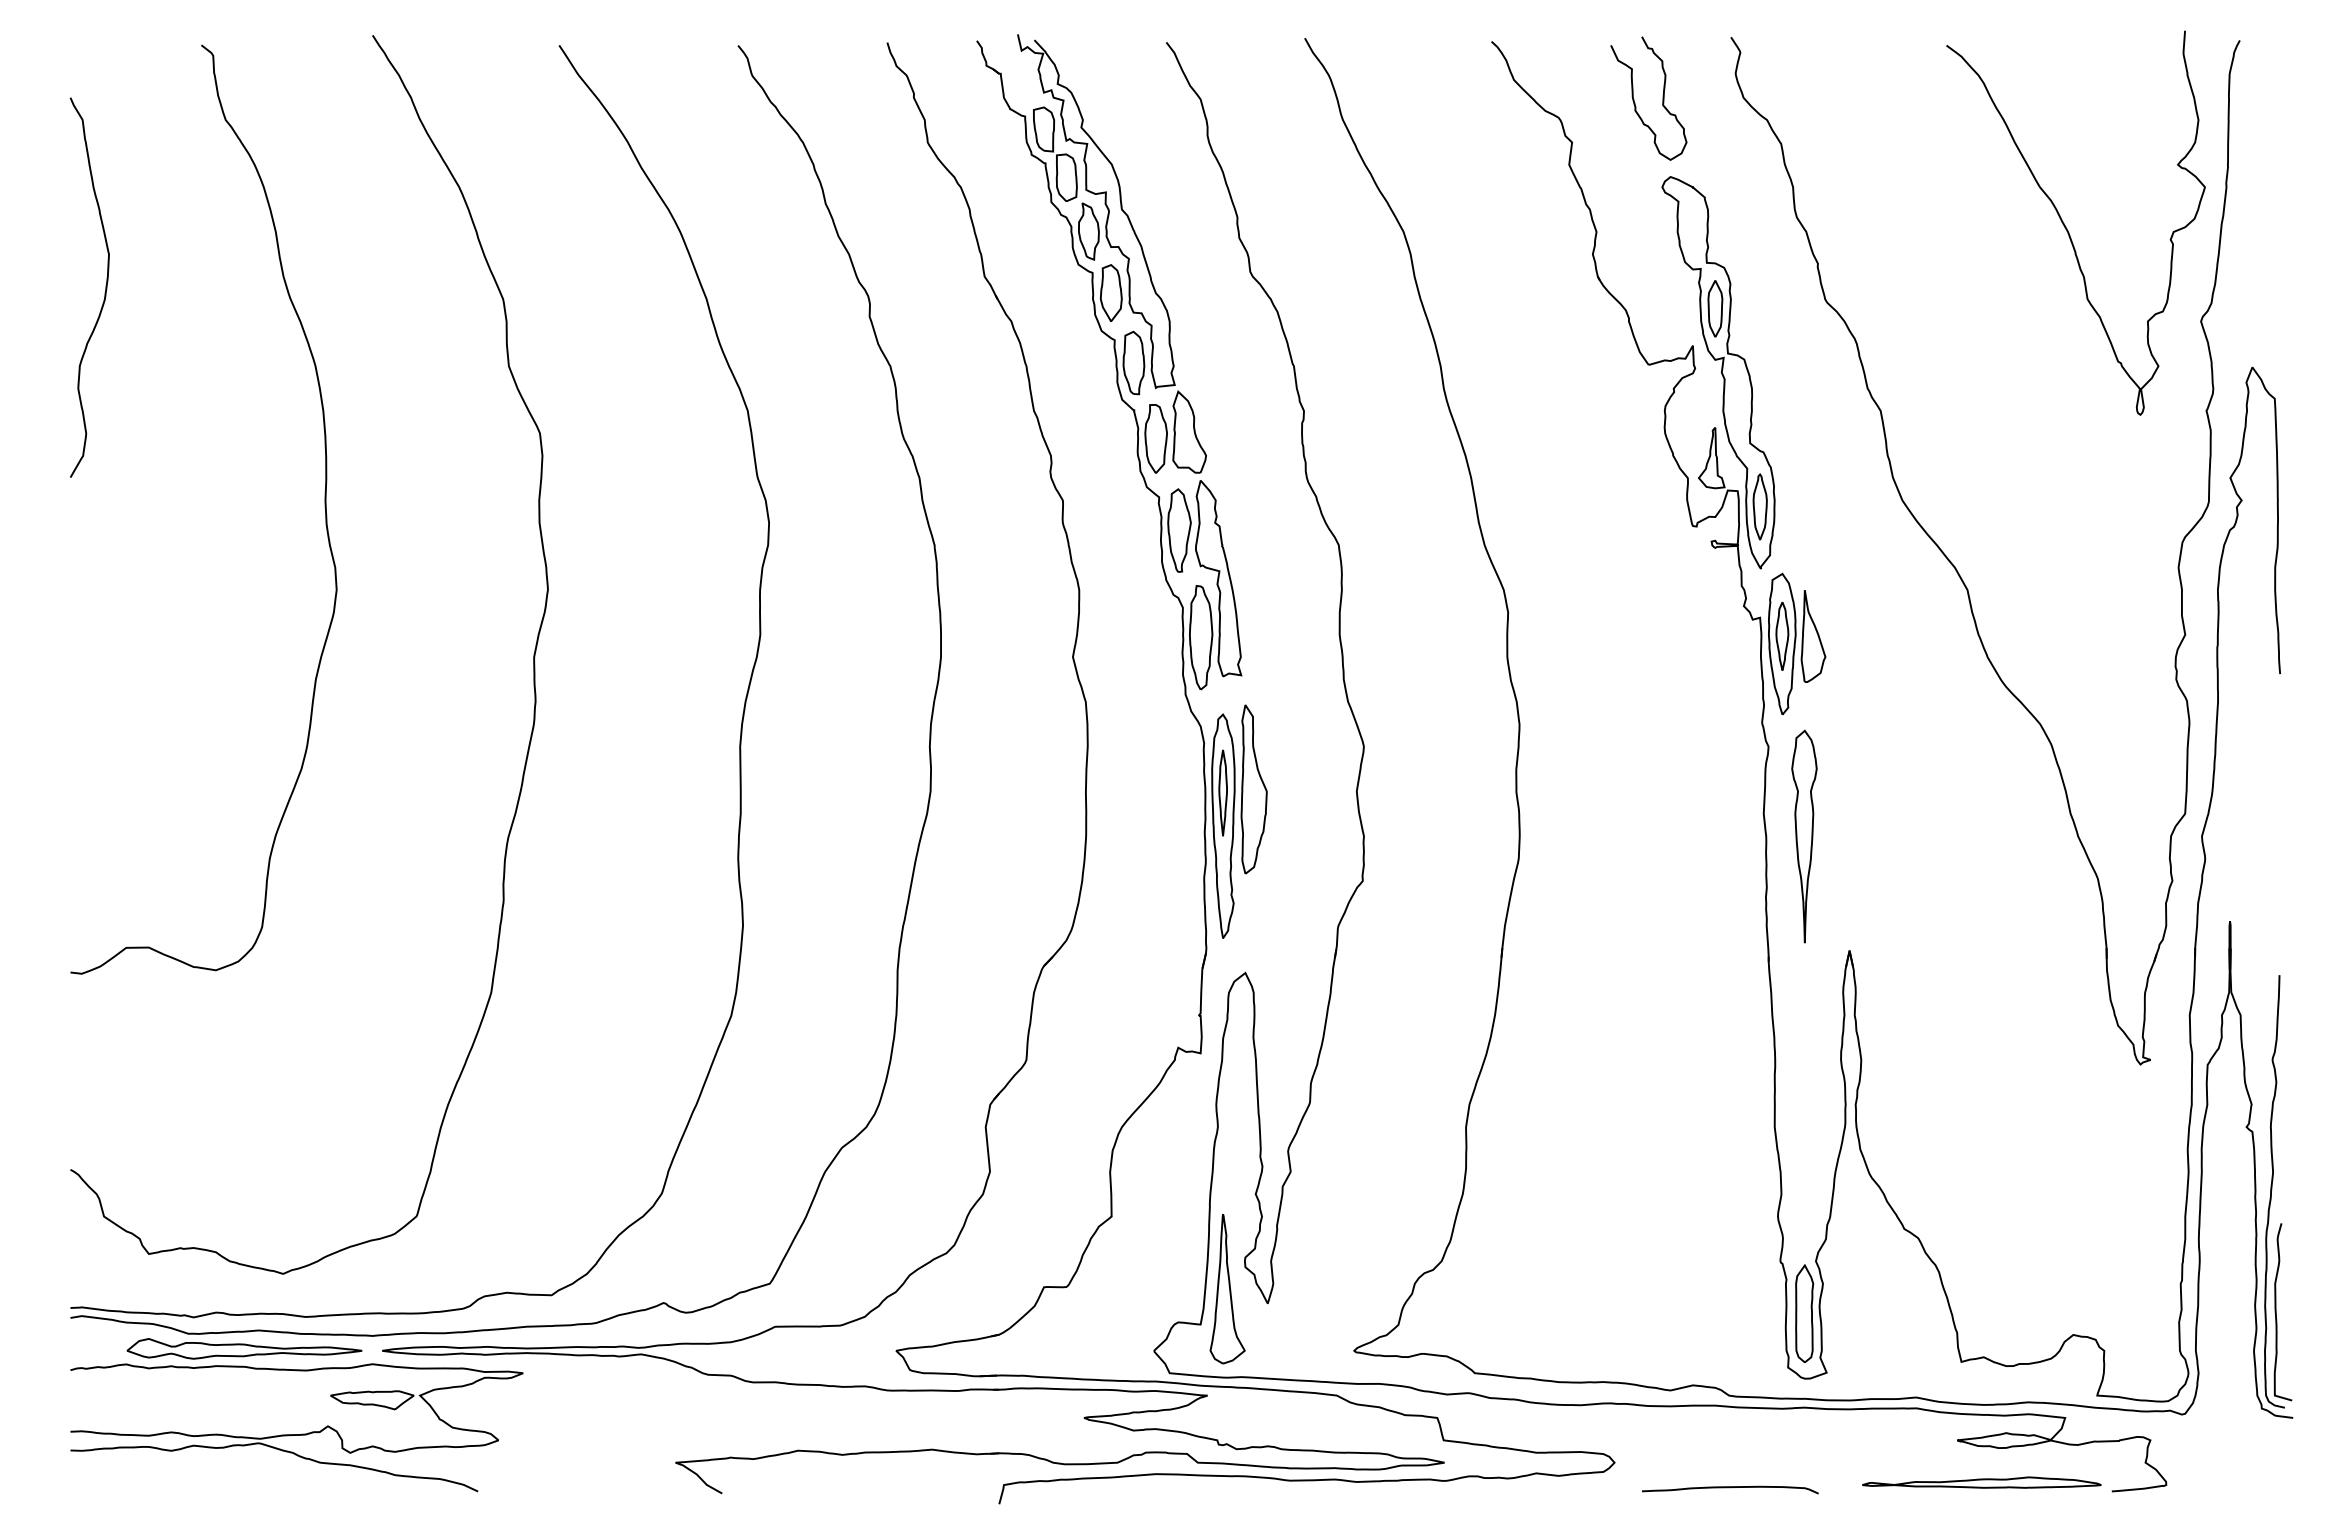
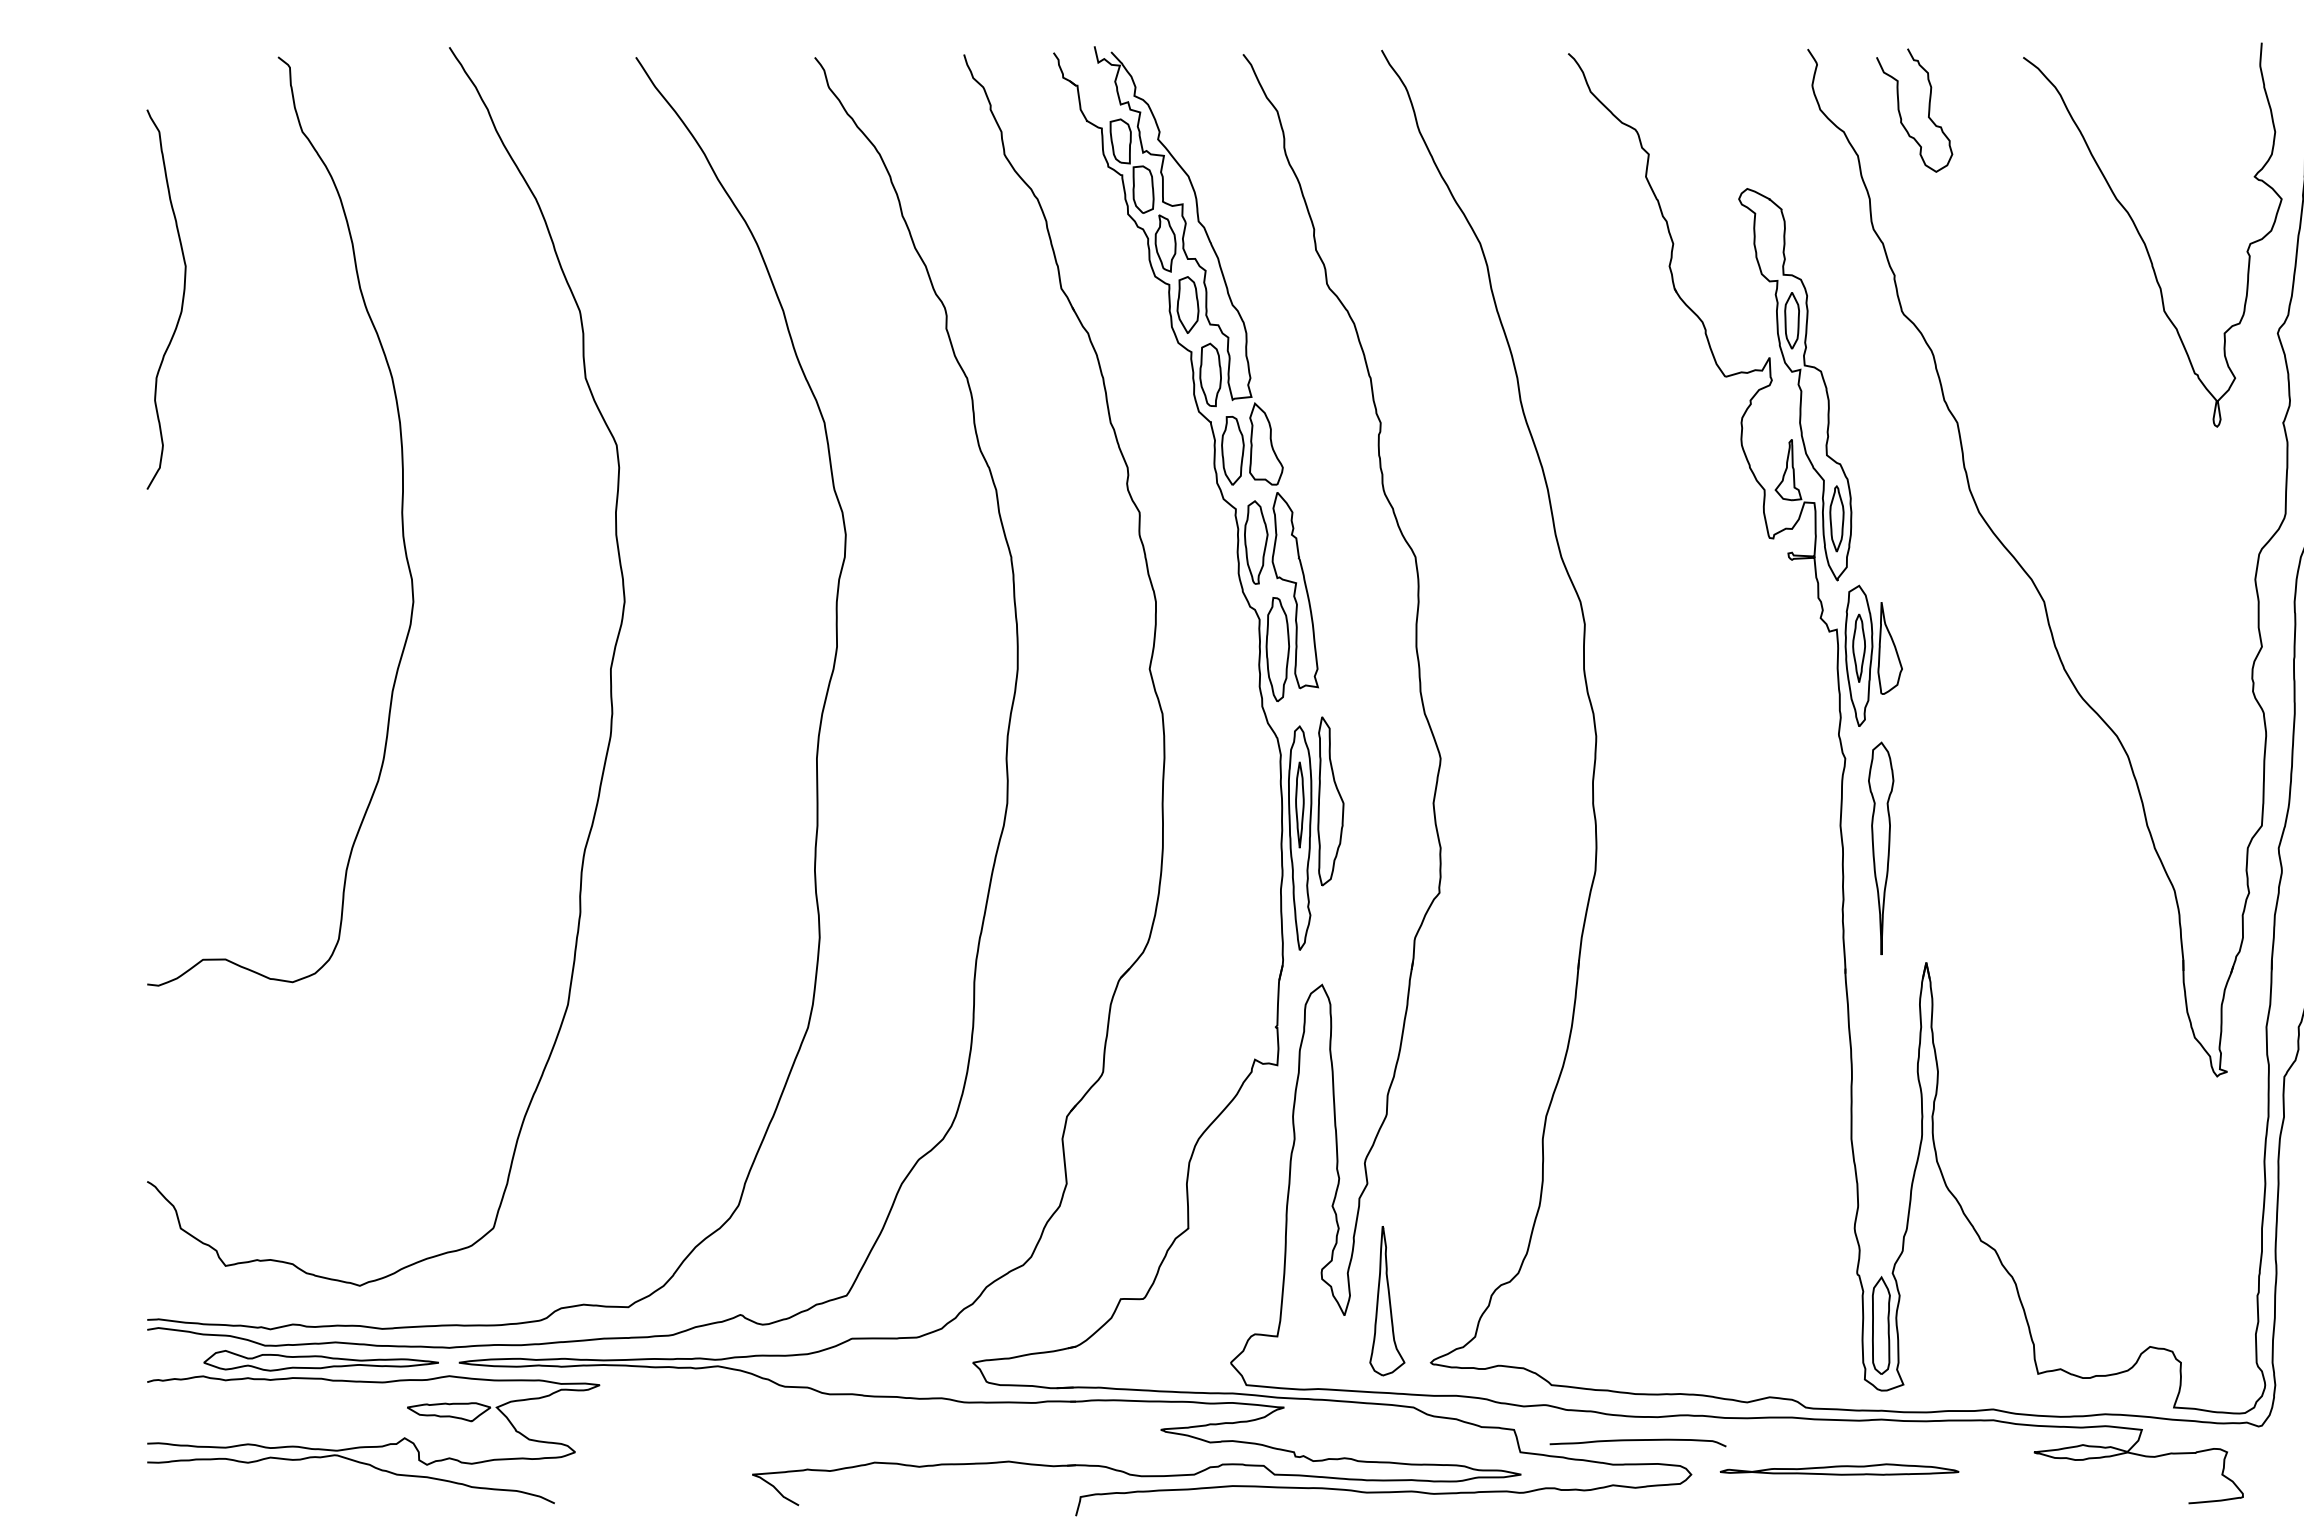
curve: (1635, 102) -> (1901, 114), moved
part: (1227, 1289) -> (1387, 1301), moved
part: (1981, 1482) -> (1839, 1469), moved
curve: (1730, 1488) -> (1638, 1441), moved

